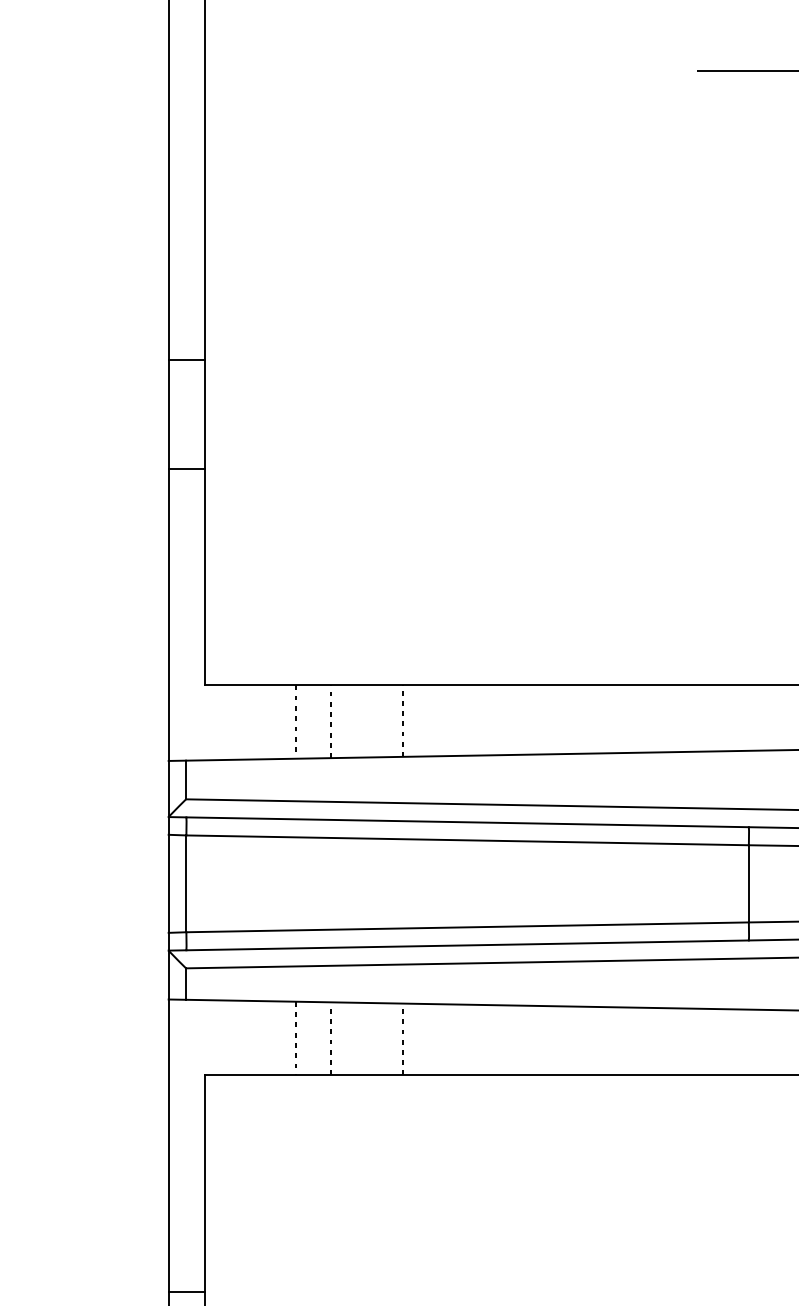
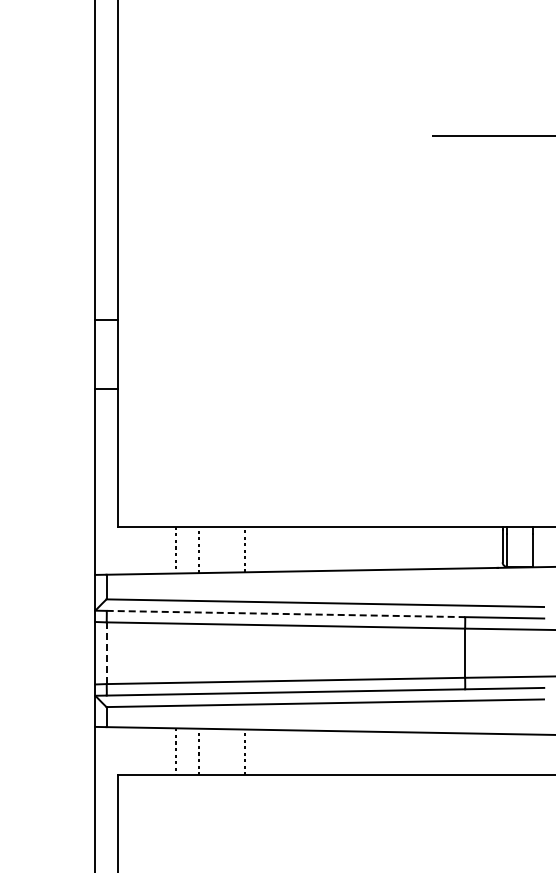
line: (468, 823) -> (286, 614), solid -> dashed
line: (186, 884) -> (106, 653), solid -> dashed

